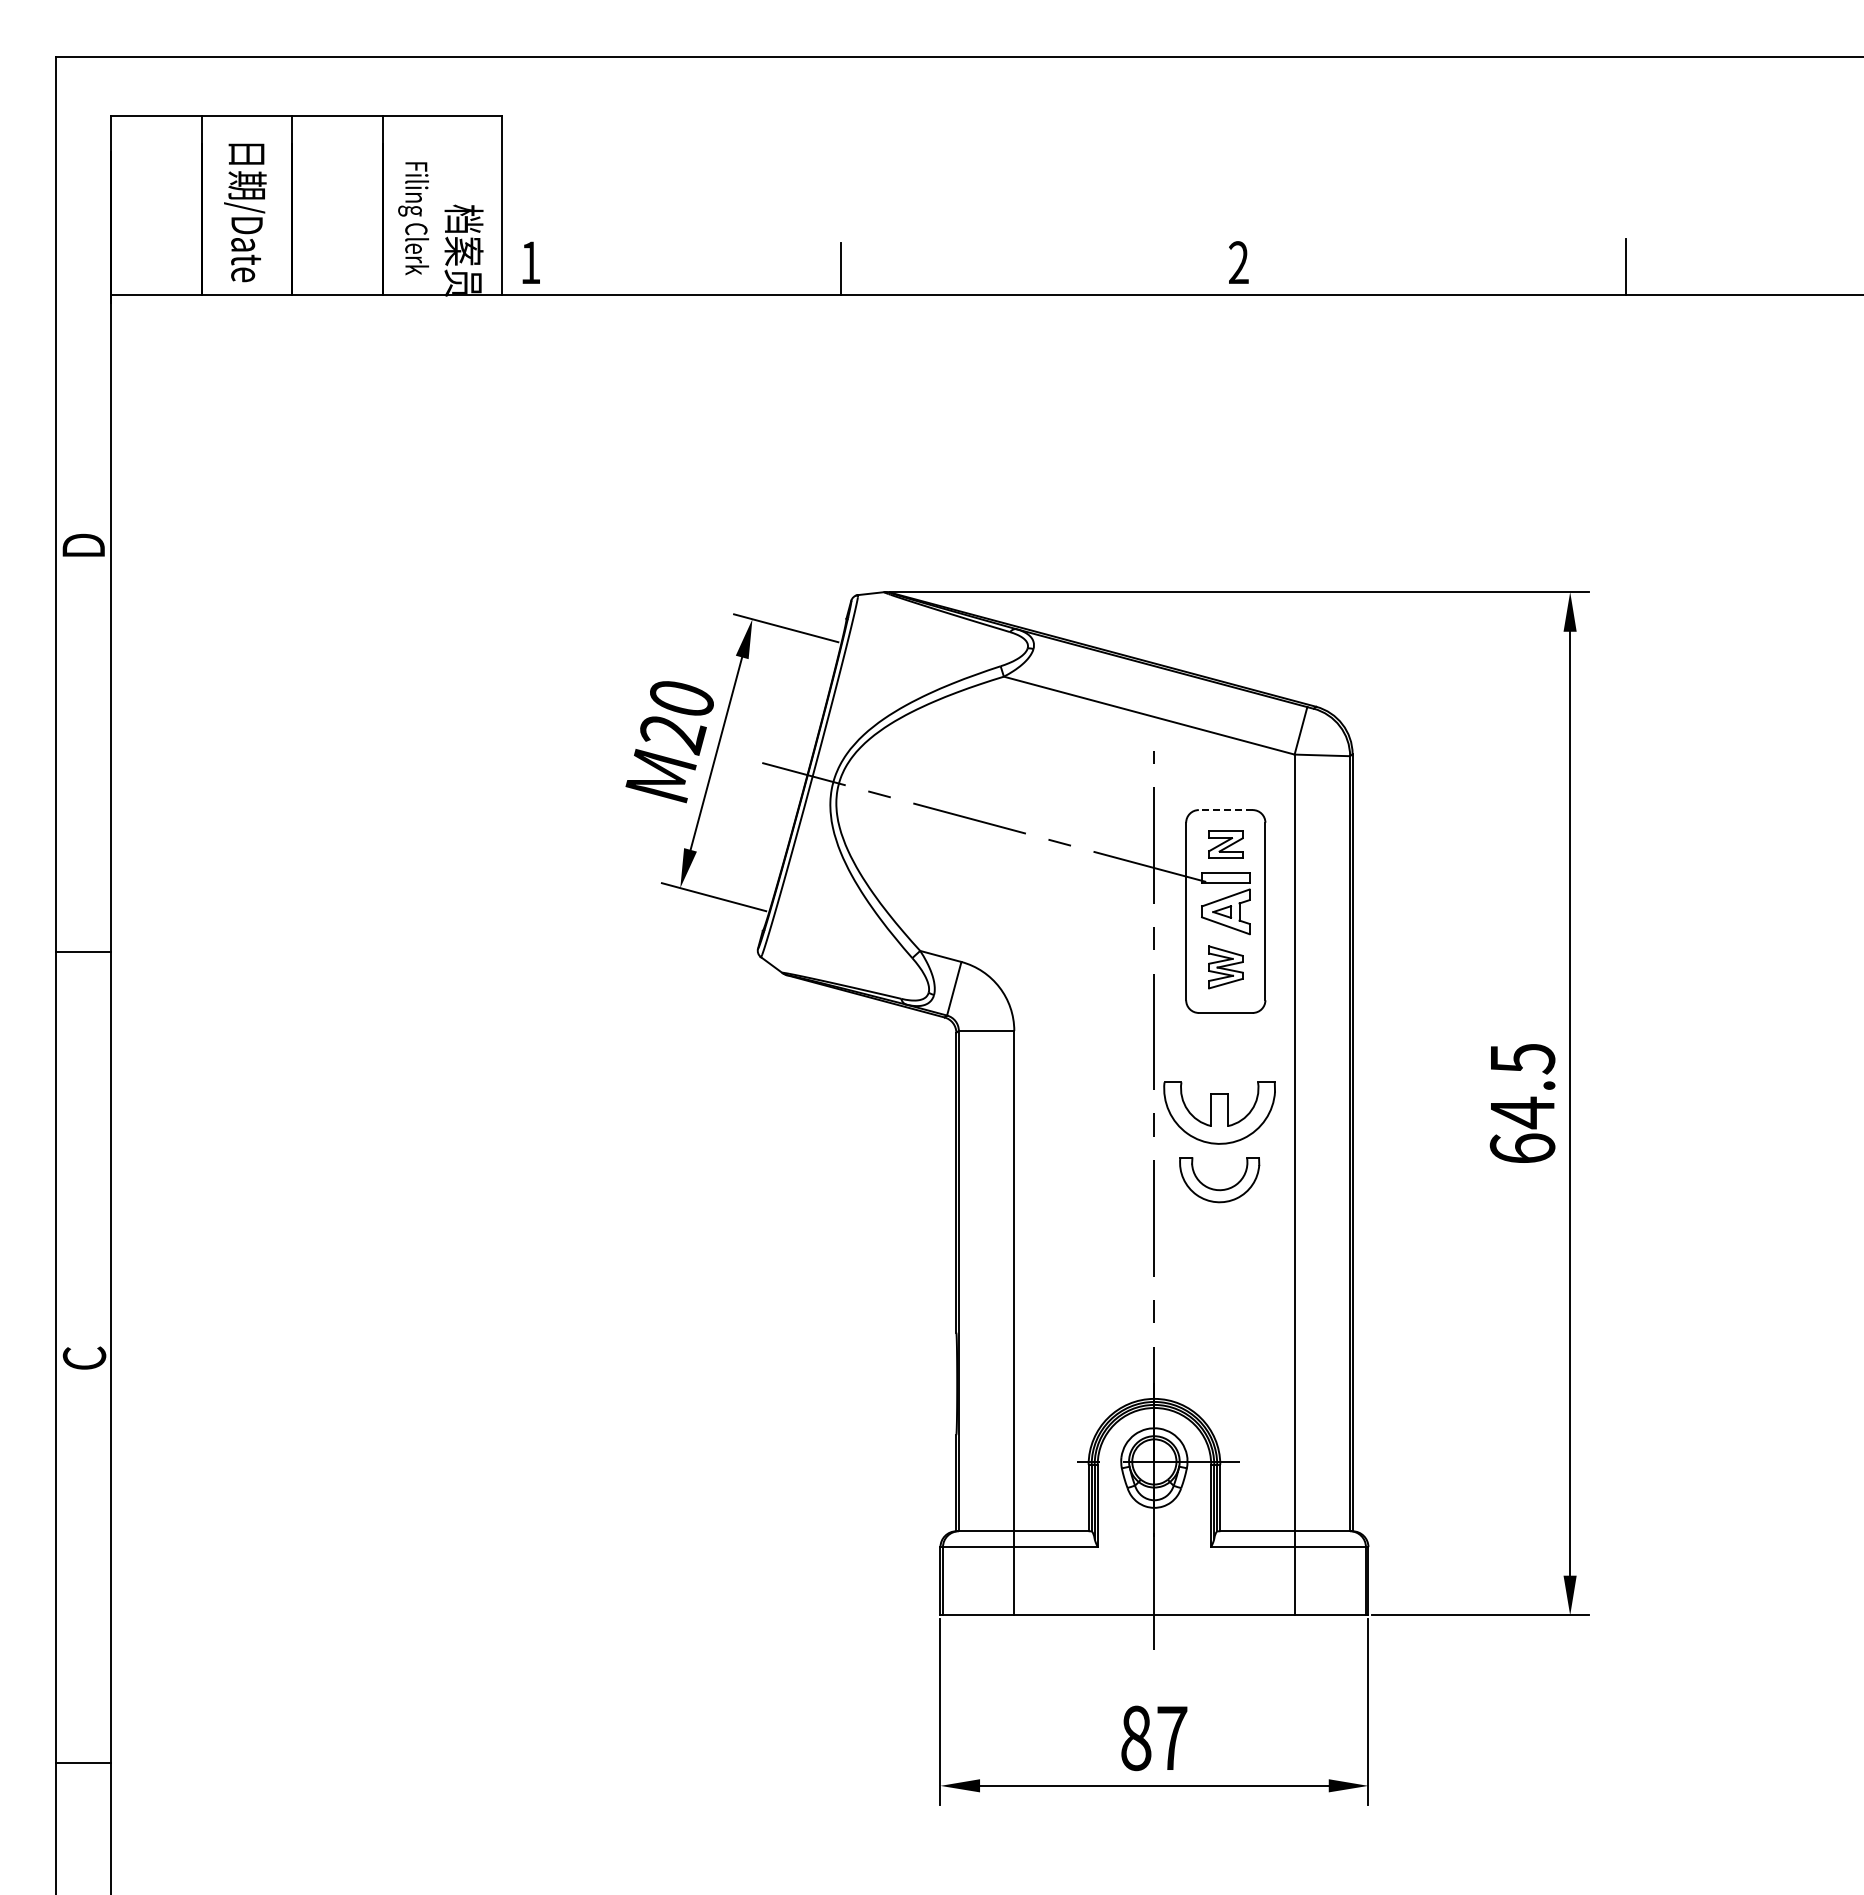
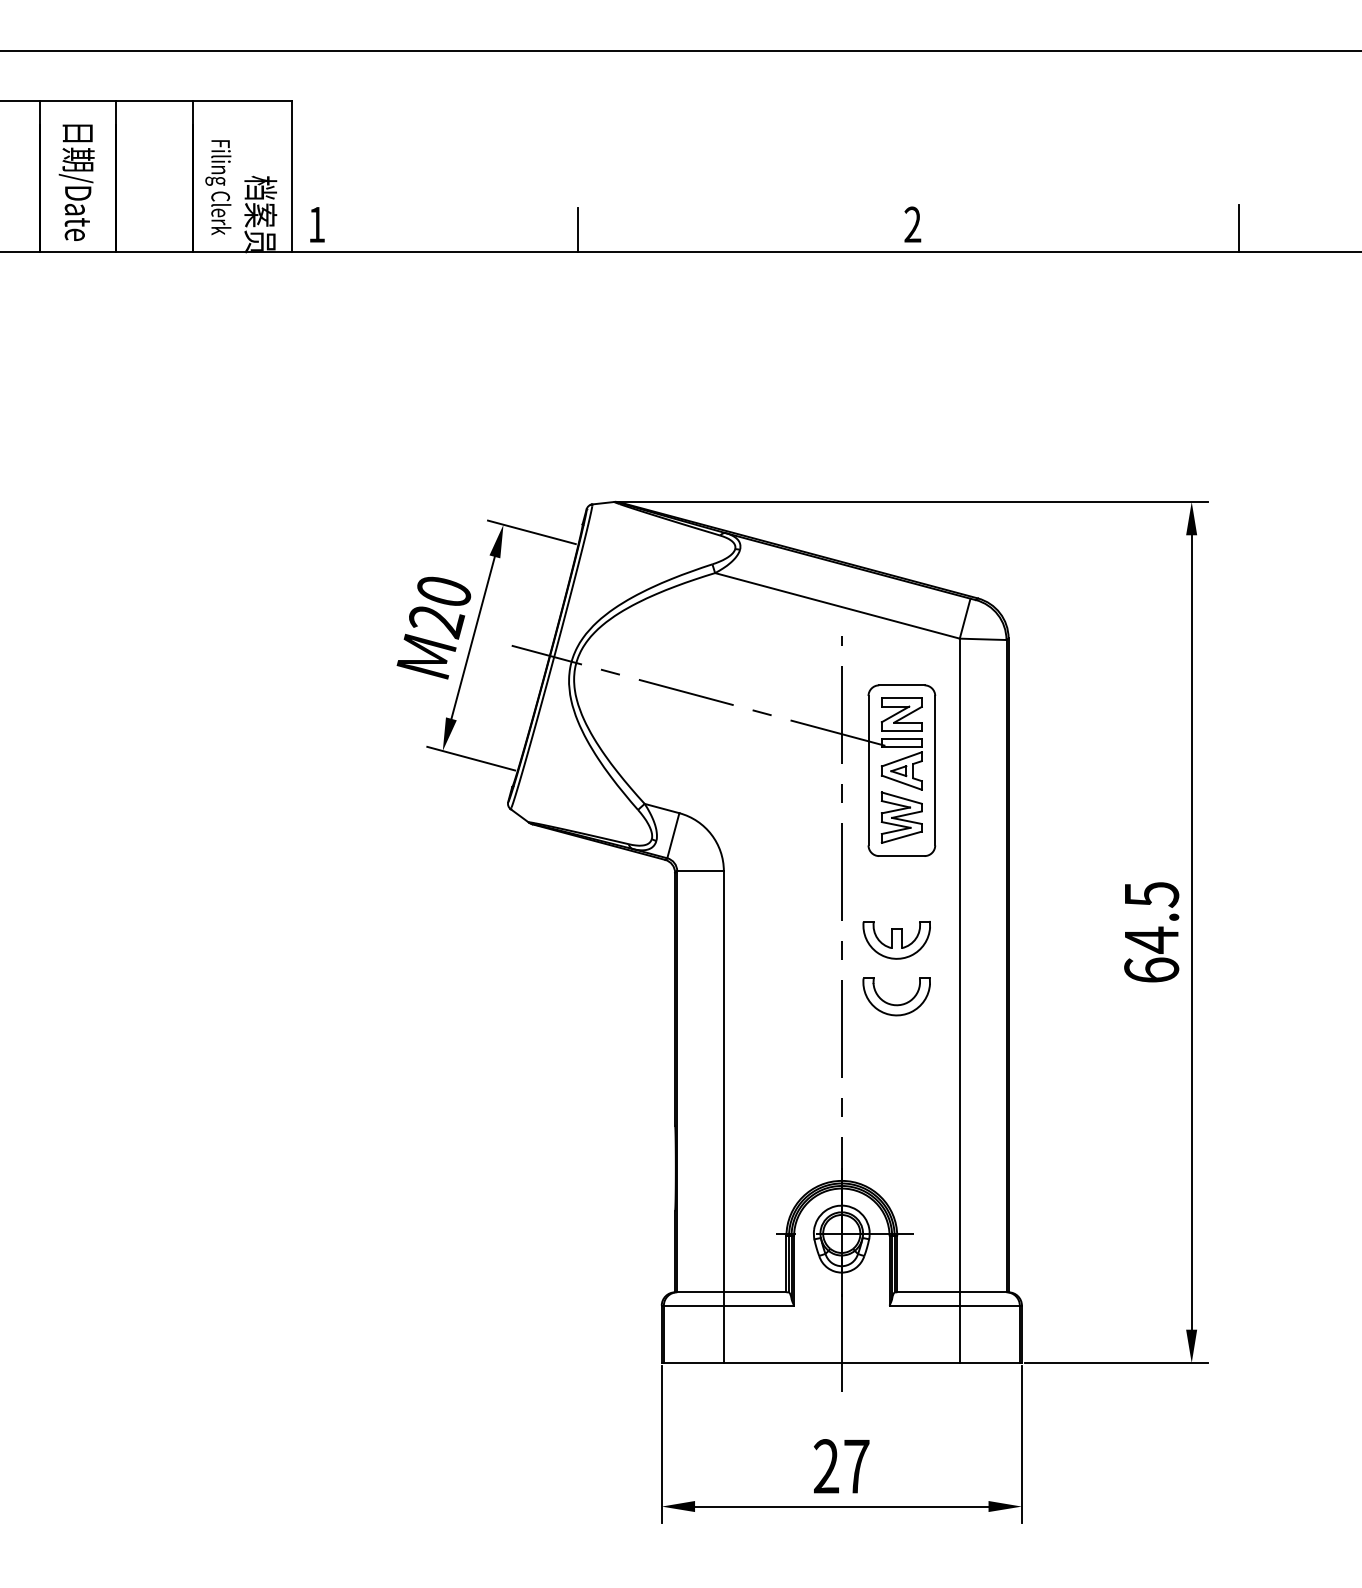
line: (1225, 810) -> (901, 685), dashed -> solid
part: (1225, 844) -> (901, 714), size x1.43
part: (1225, 967) -> (901, 817), size x1.43
part: (1219, 1112) -> (896, 939), size x0.71
text: (1136, 1738) -> (826, 1466), 87 -> 27

